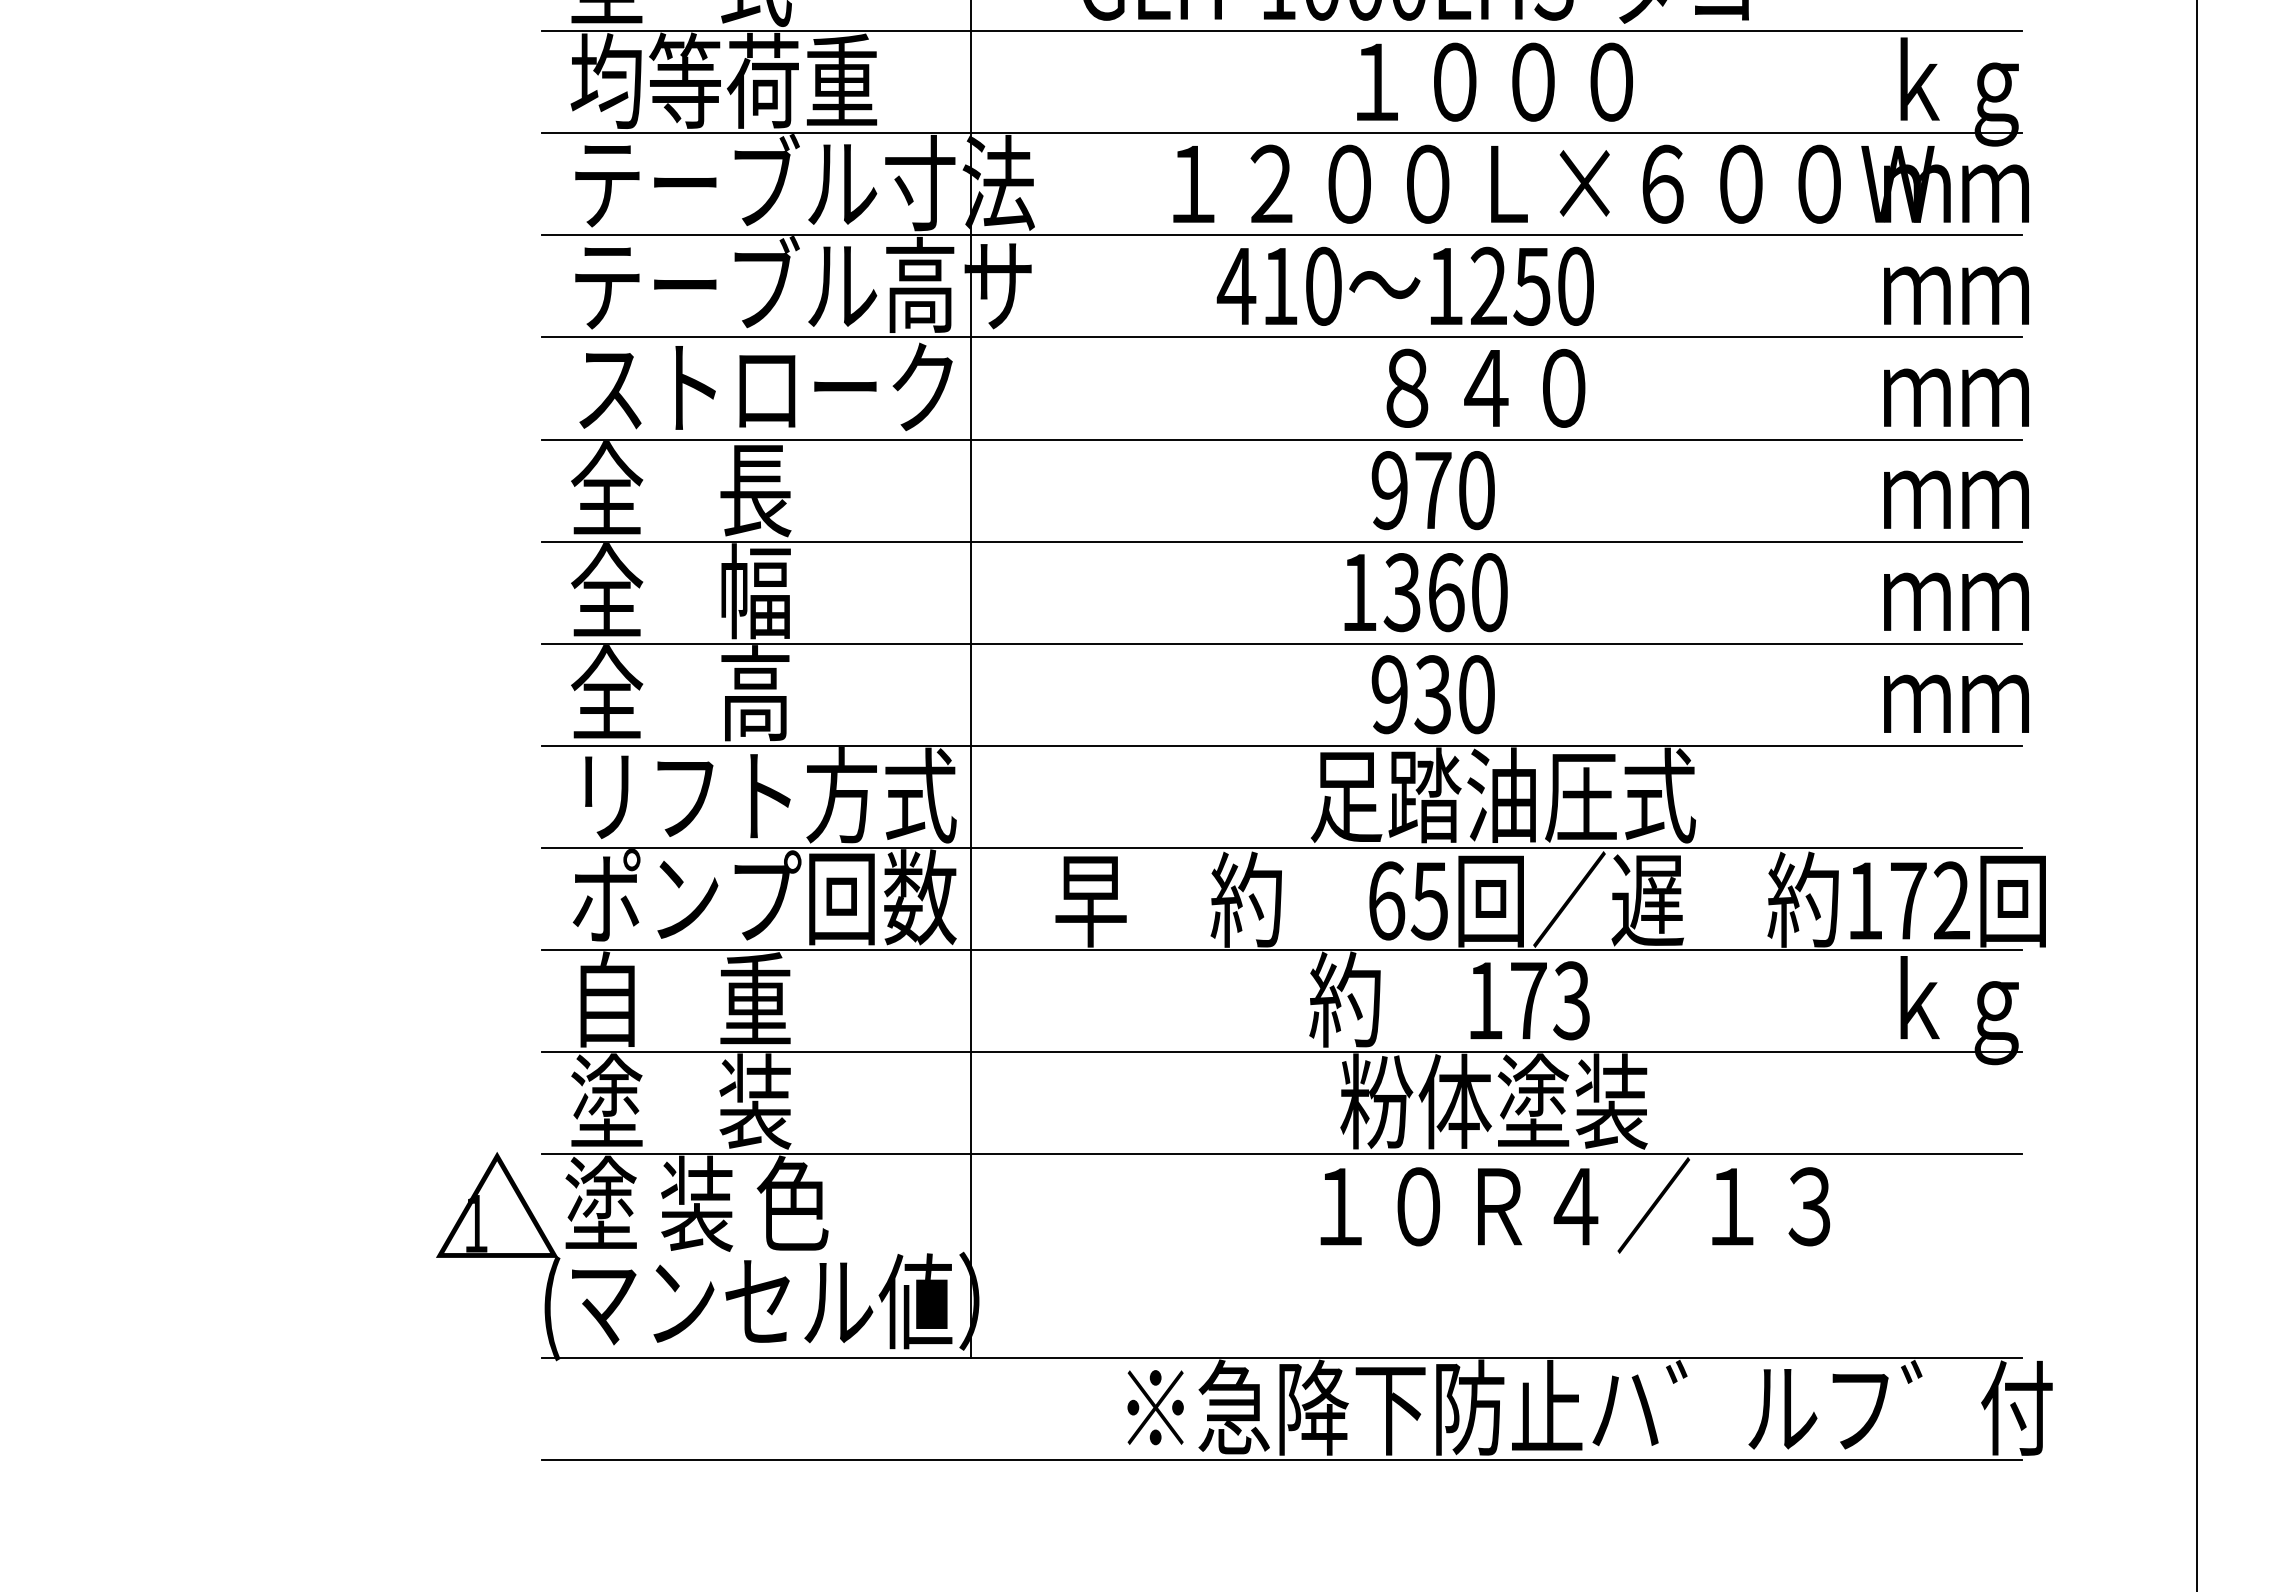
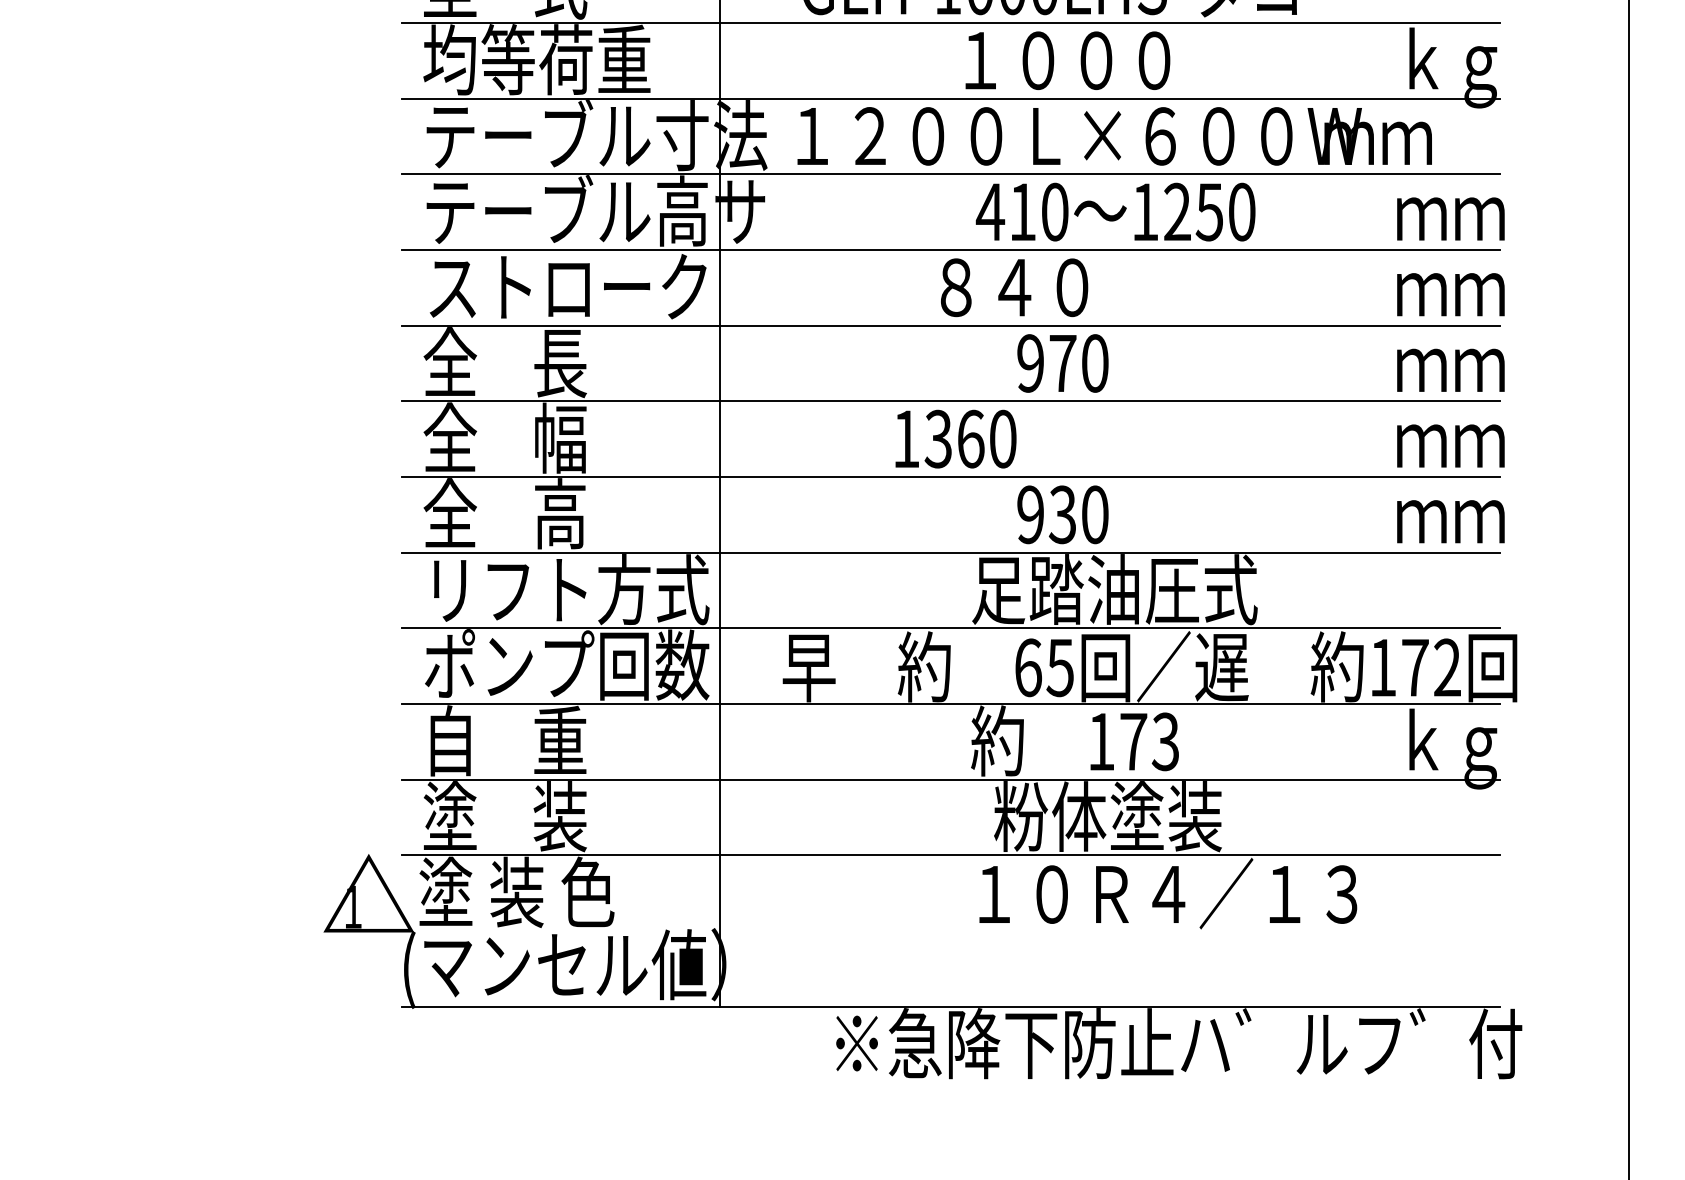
text: (1494, 81) -> (1067, 60), moved
text: (1600, 183) -> (1114, 135), moved
text: (1404, 285) -> (1115, 211), moved
text: (1485, 387) -> (1014, 287), moved
text: (1425, 592) -> (955, 439), moved
line: (1282, 1460) -> (951, 1082), removed

